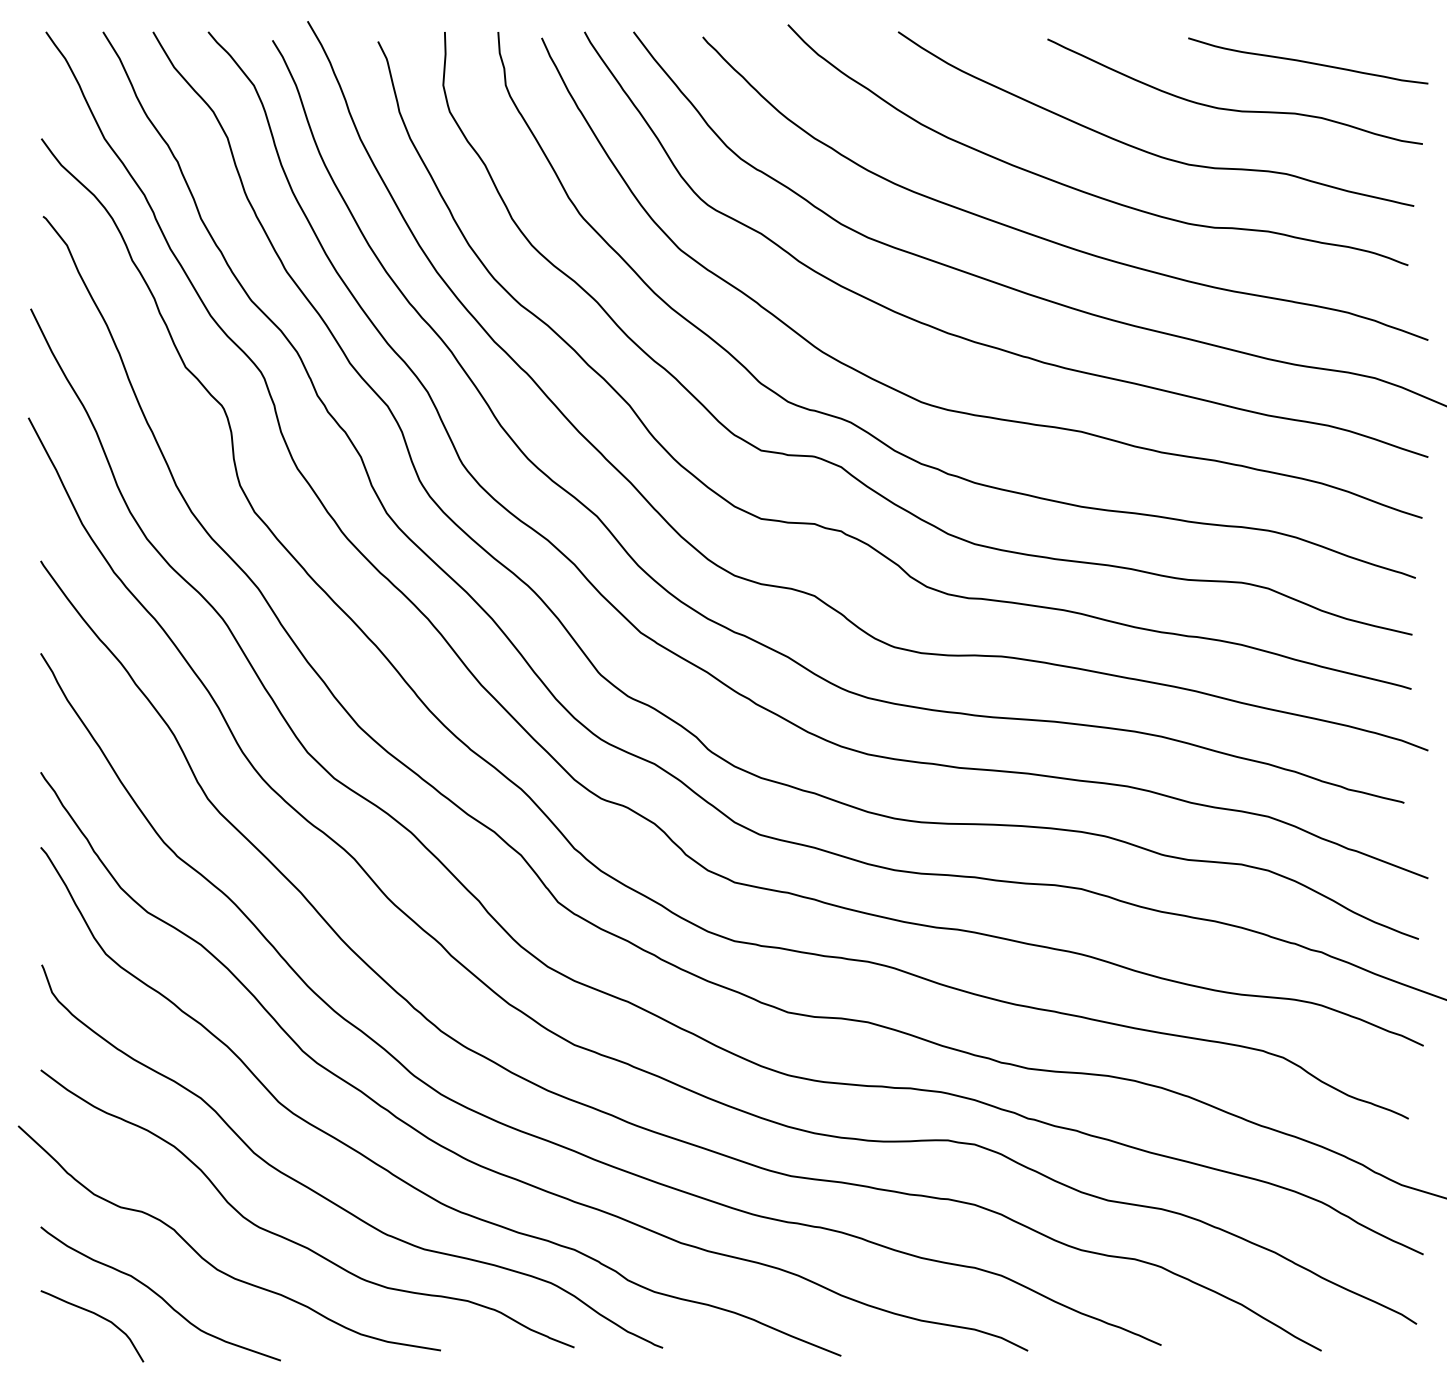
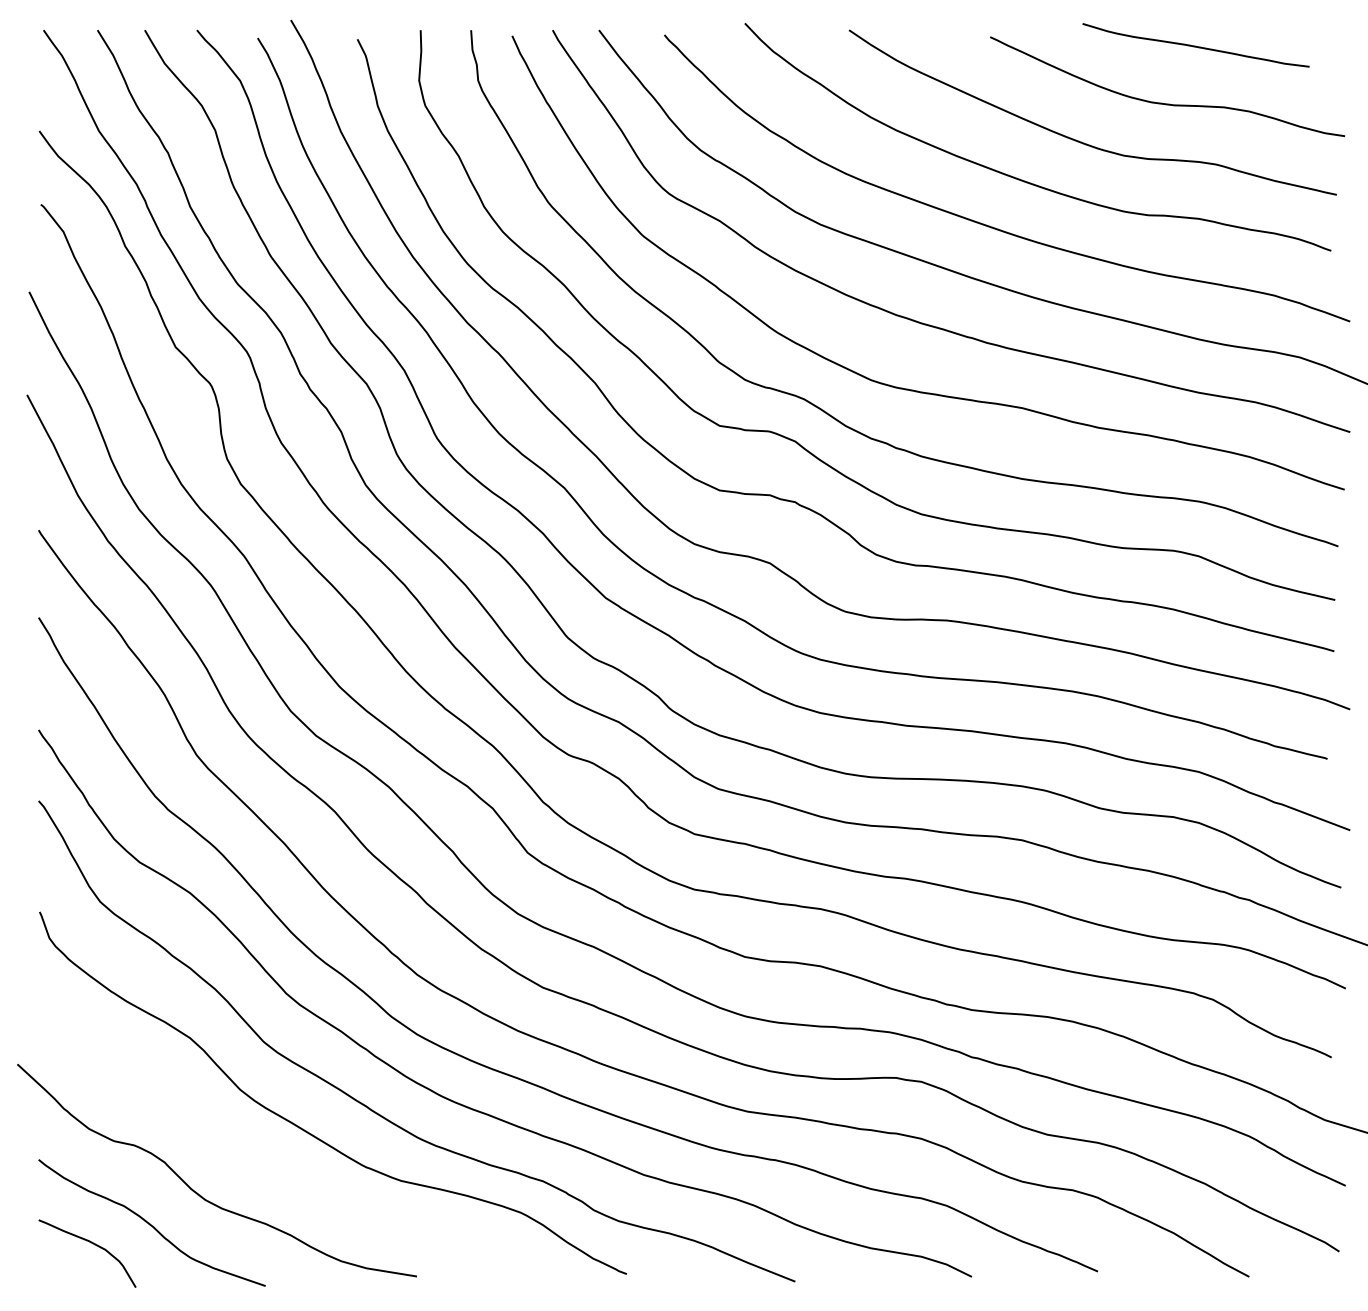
curve: (1308, 61) -> (1196, 45), moved
curve: (295, 1241) -> (279, 1173), removed

